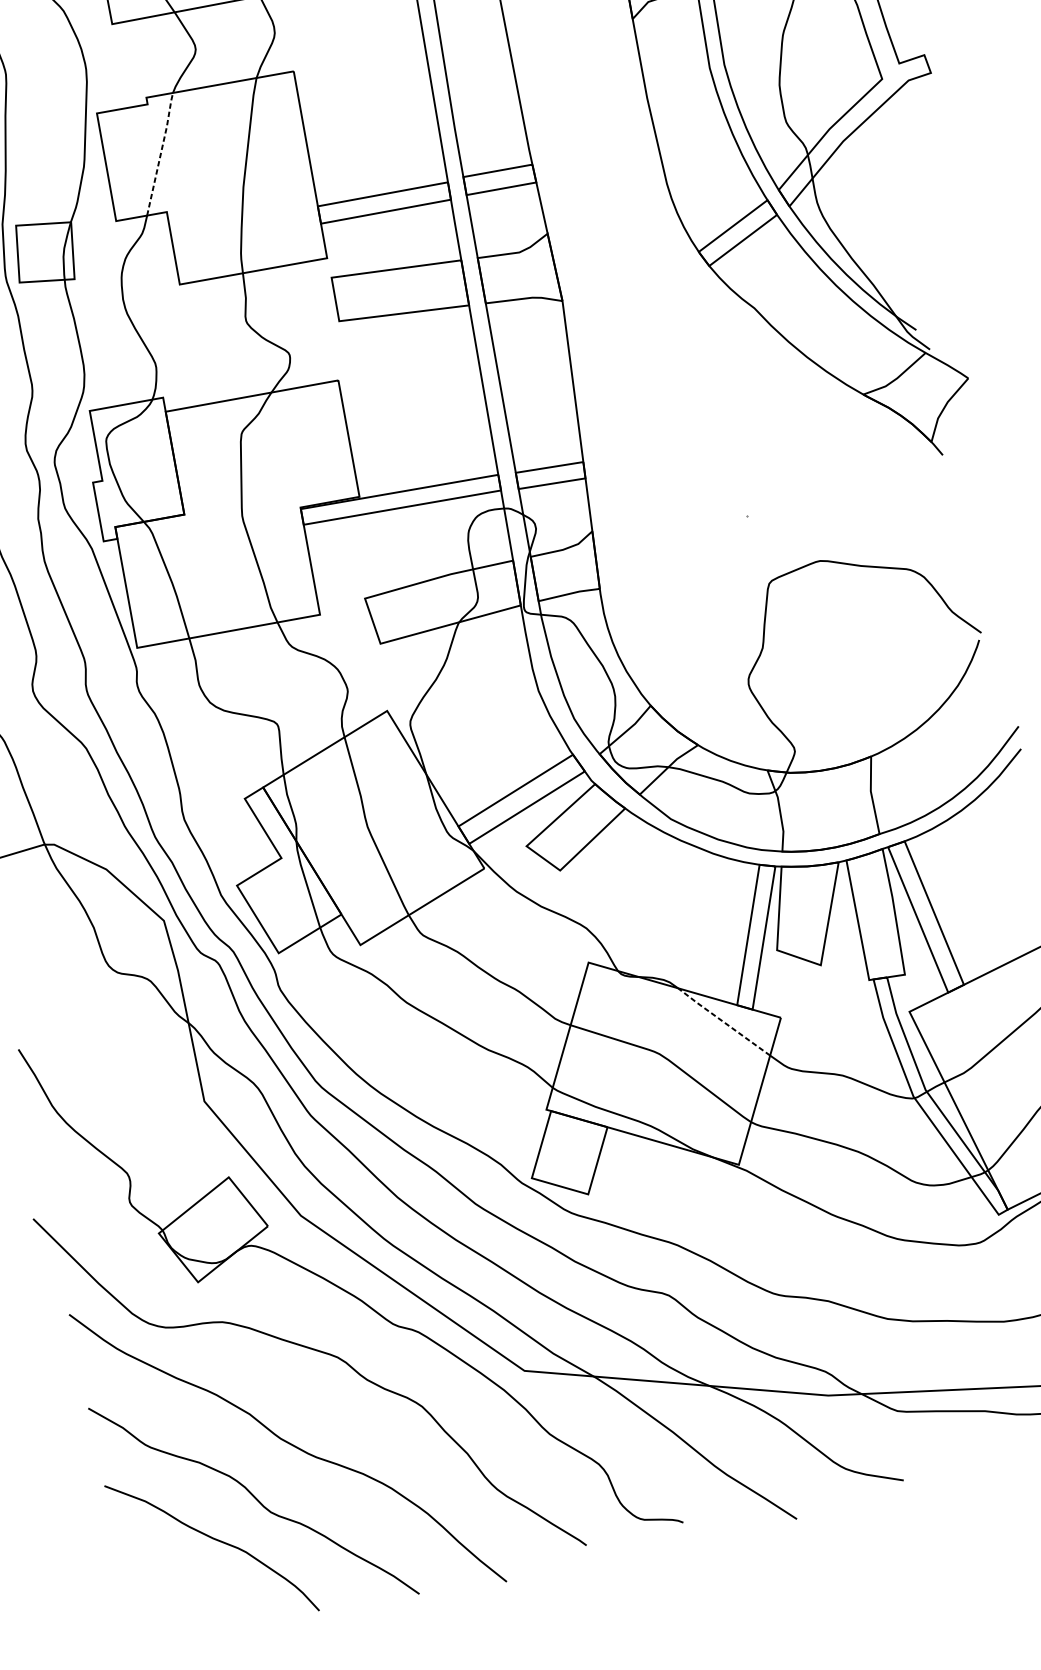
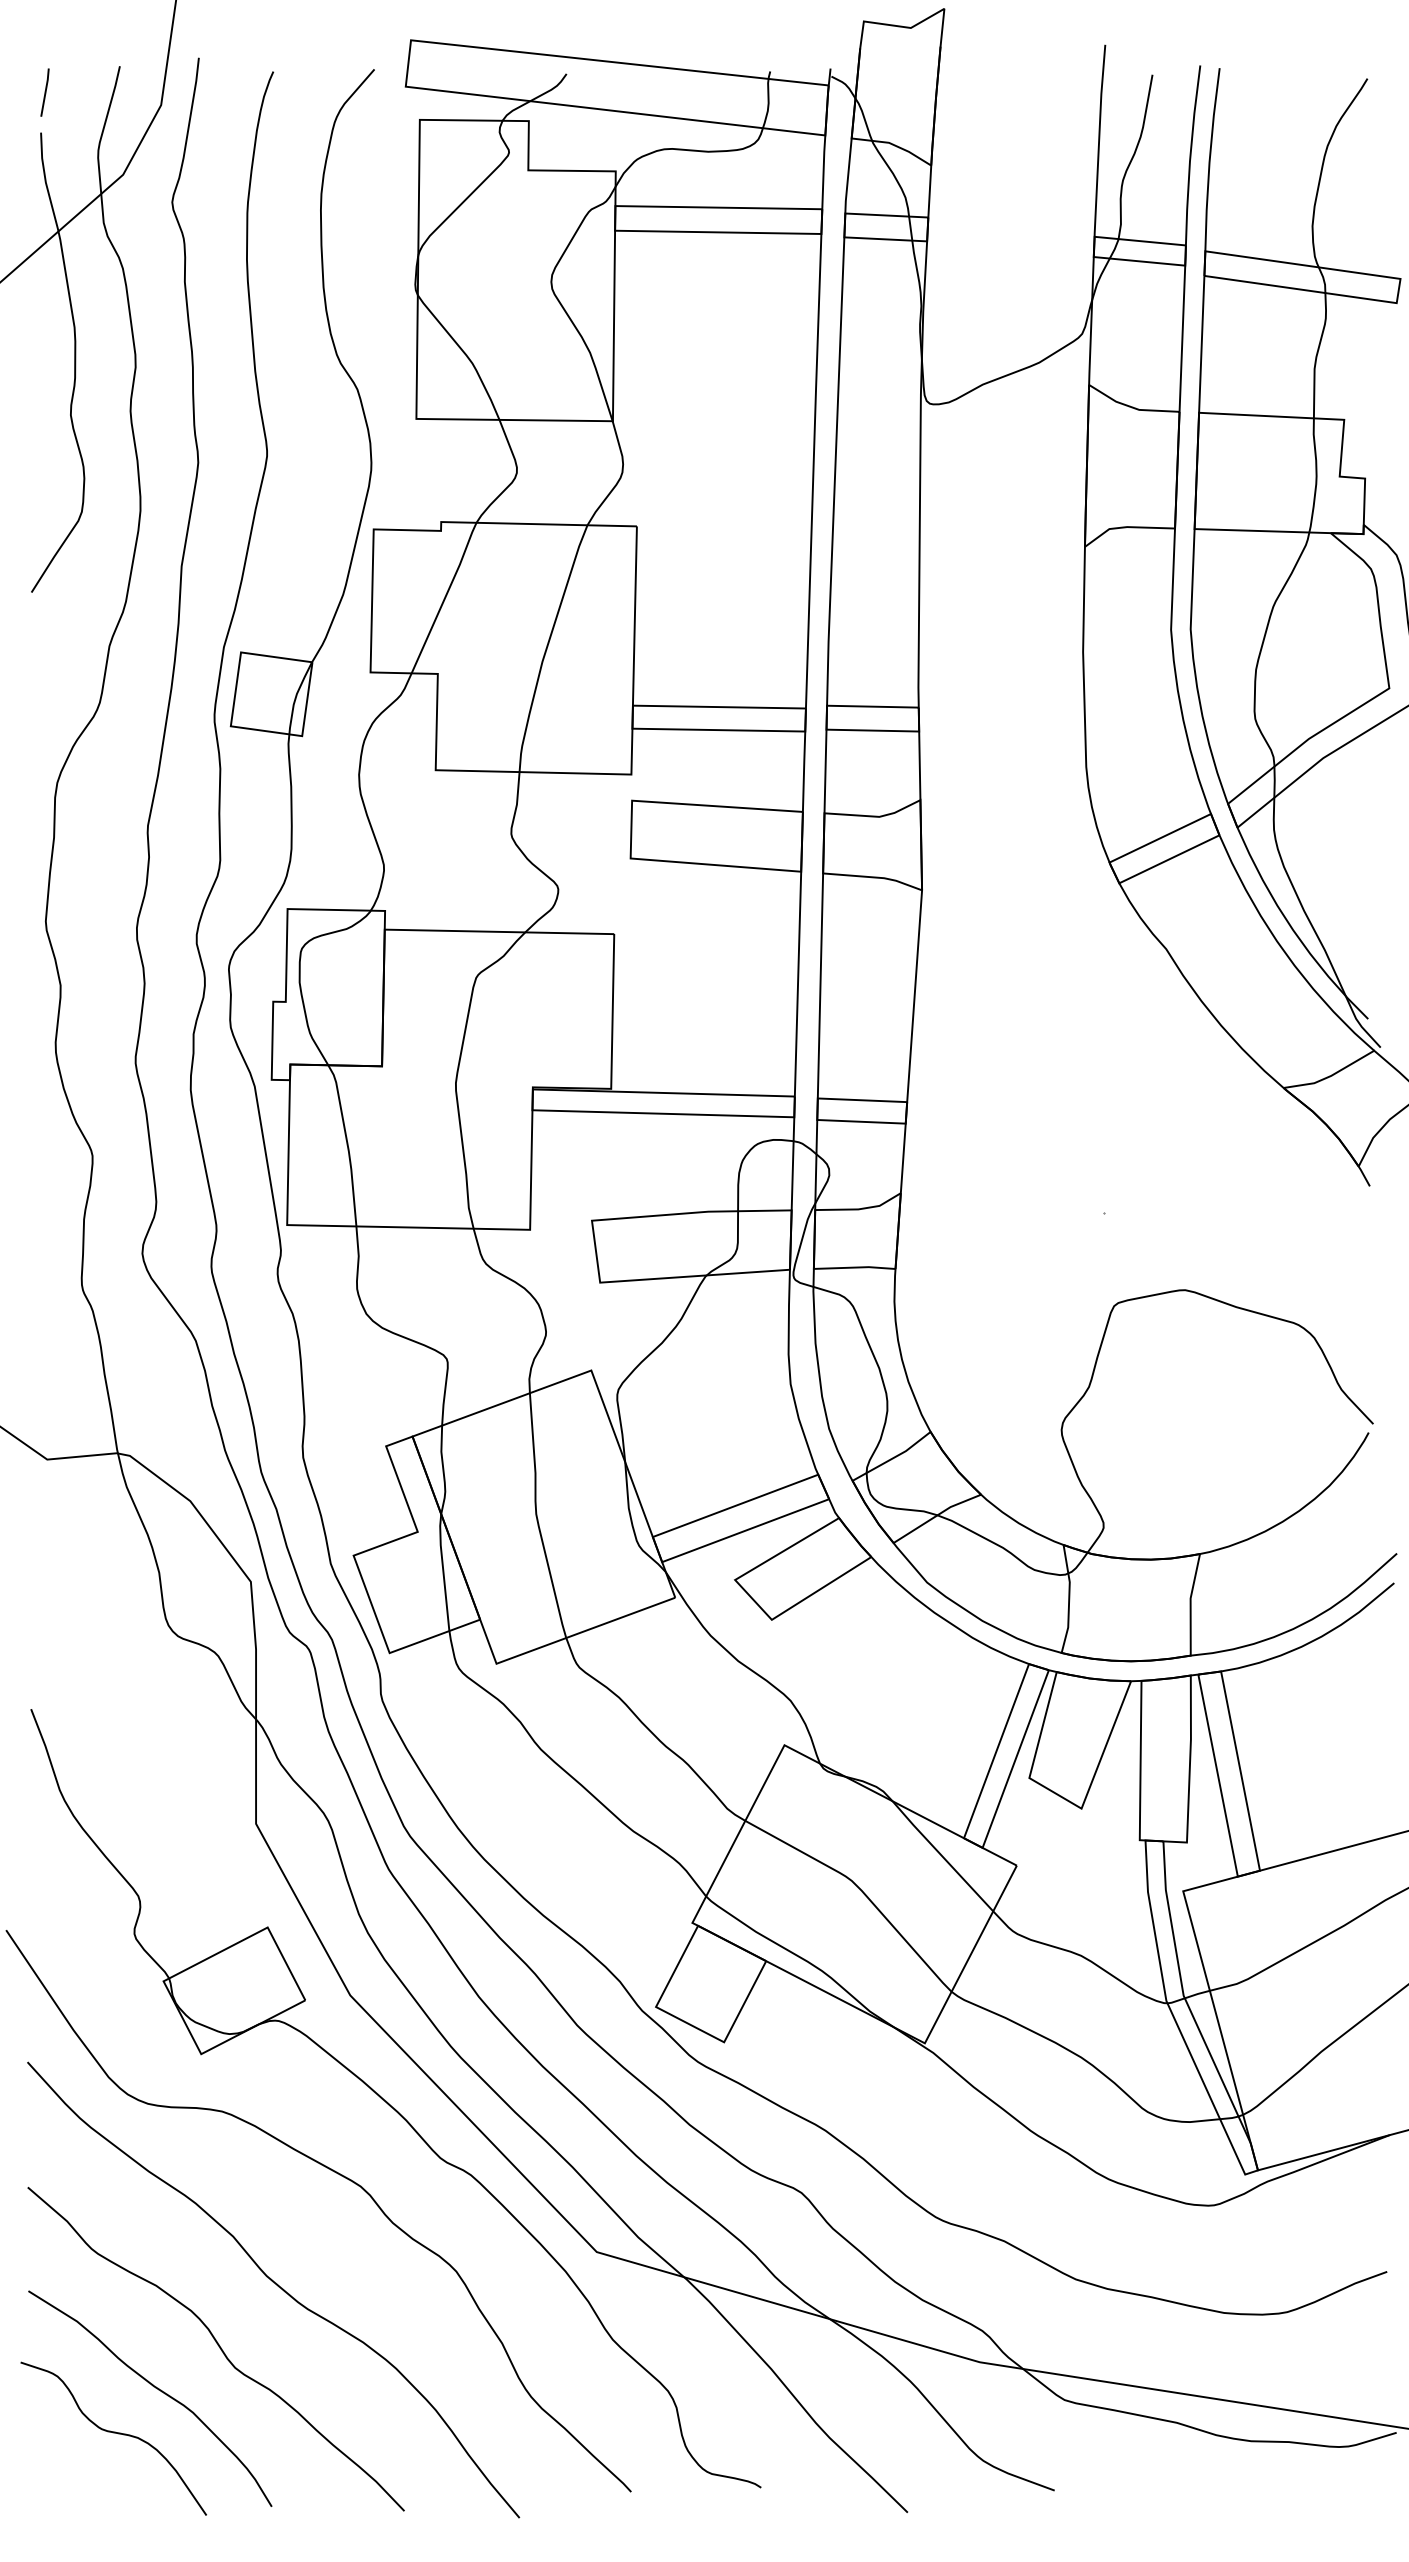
line: (161, 153) -> (445, 597), dashed -> solid
line: (722, 1021) -> (941, 1855), dashed -> solid
curve: (189, 1579) -> (113, 2433), added

